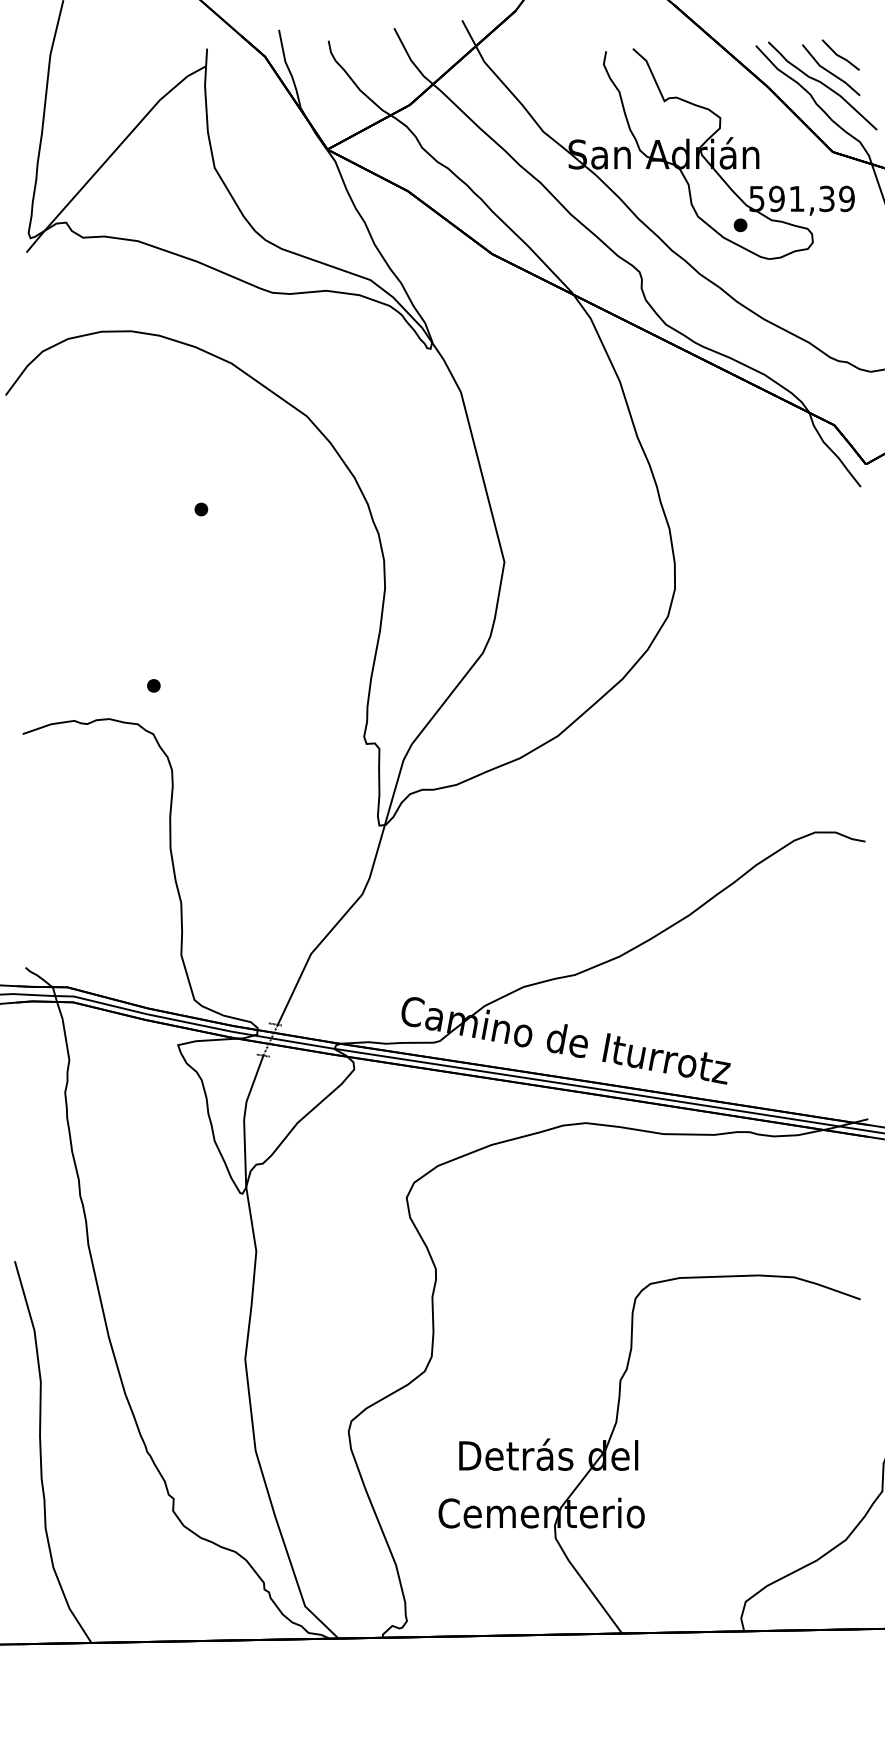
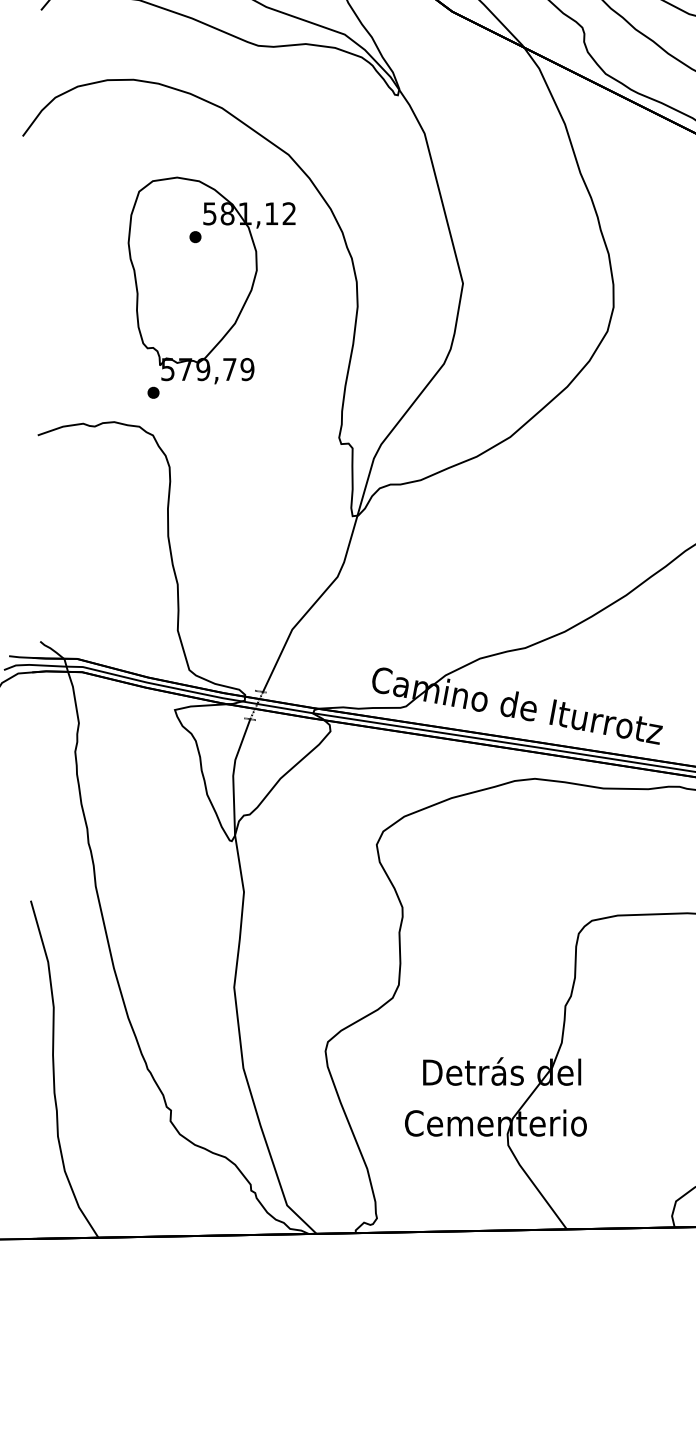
part: (219, 558) -> (211, 280), added

